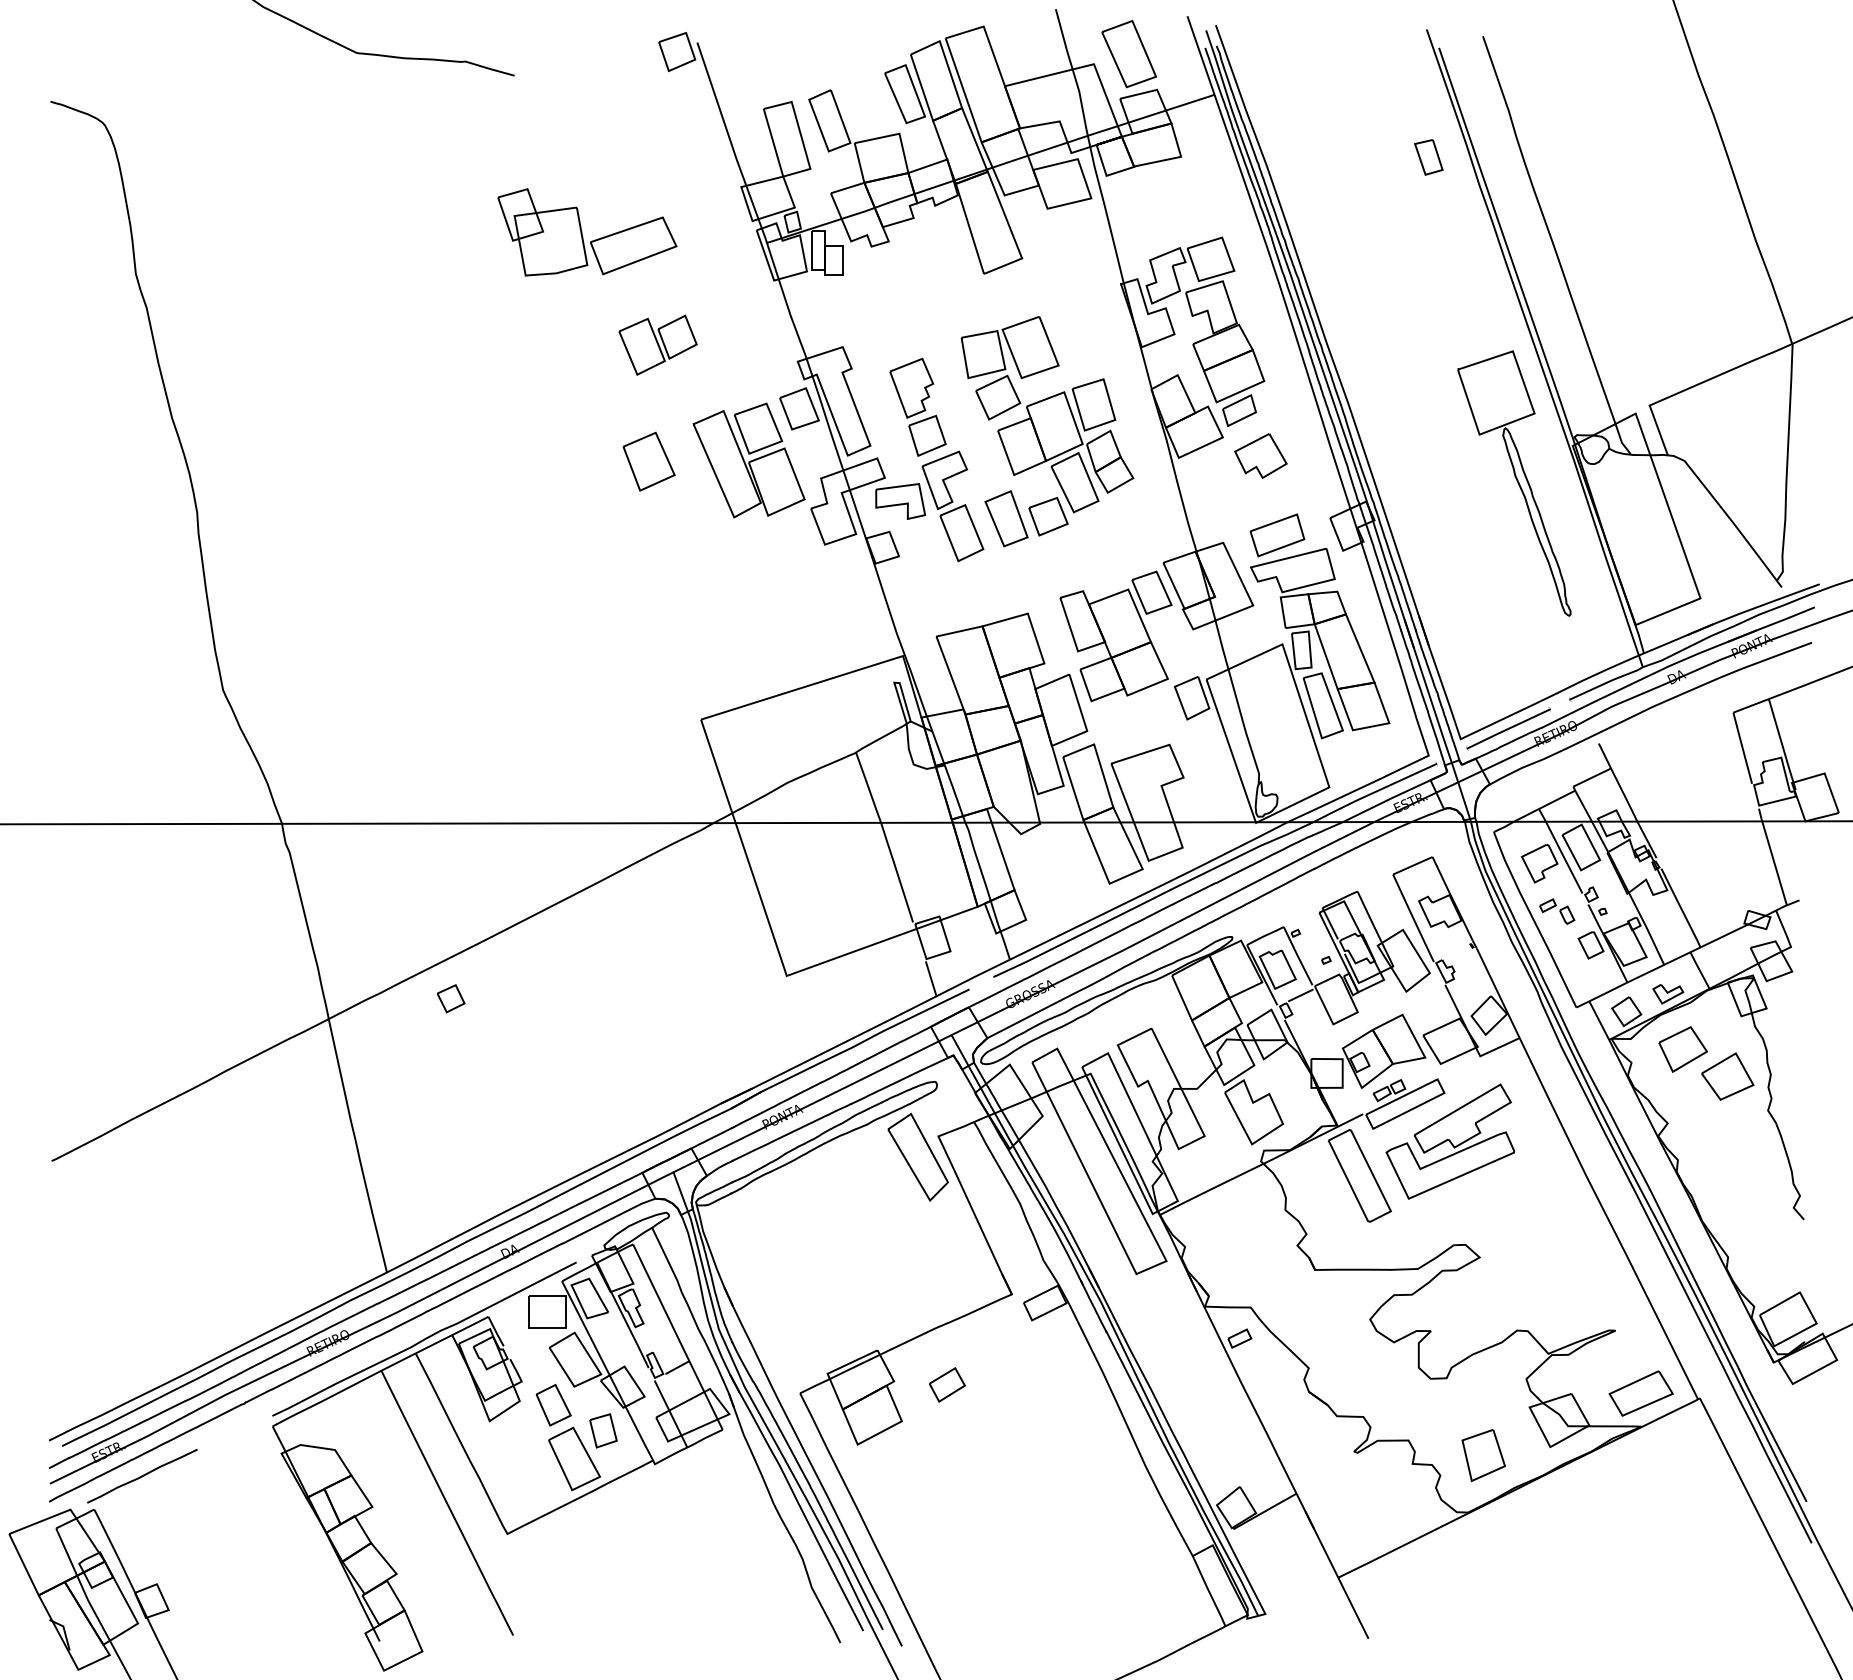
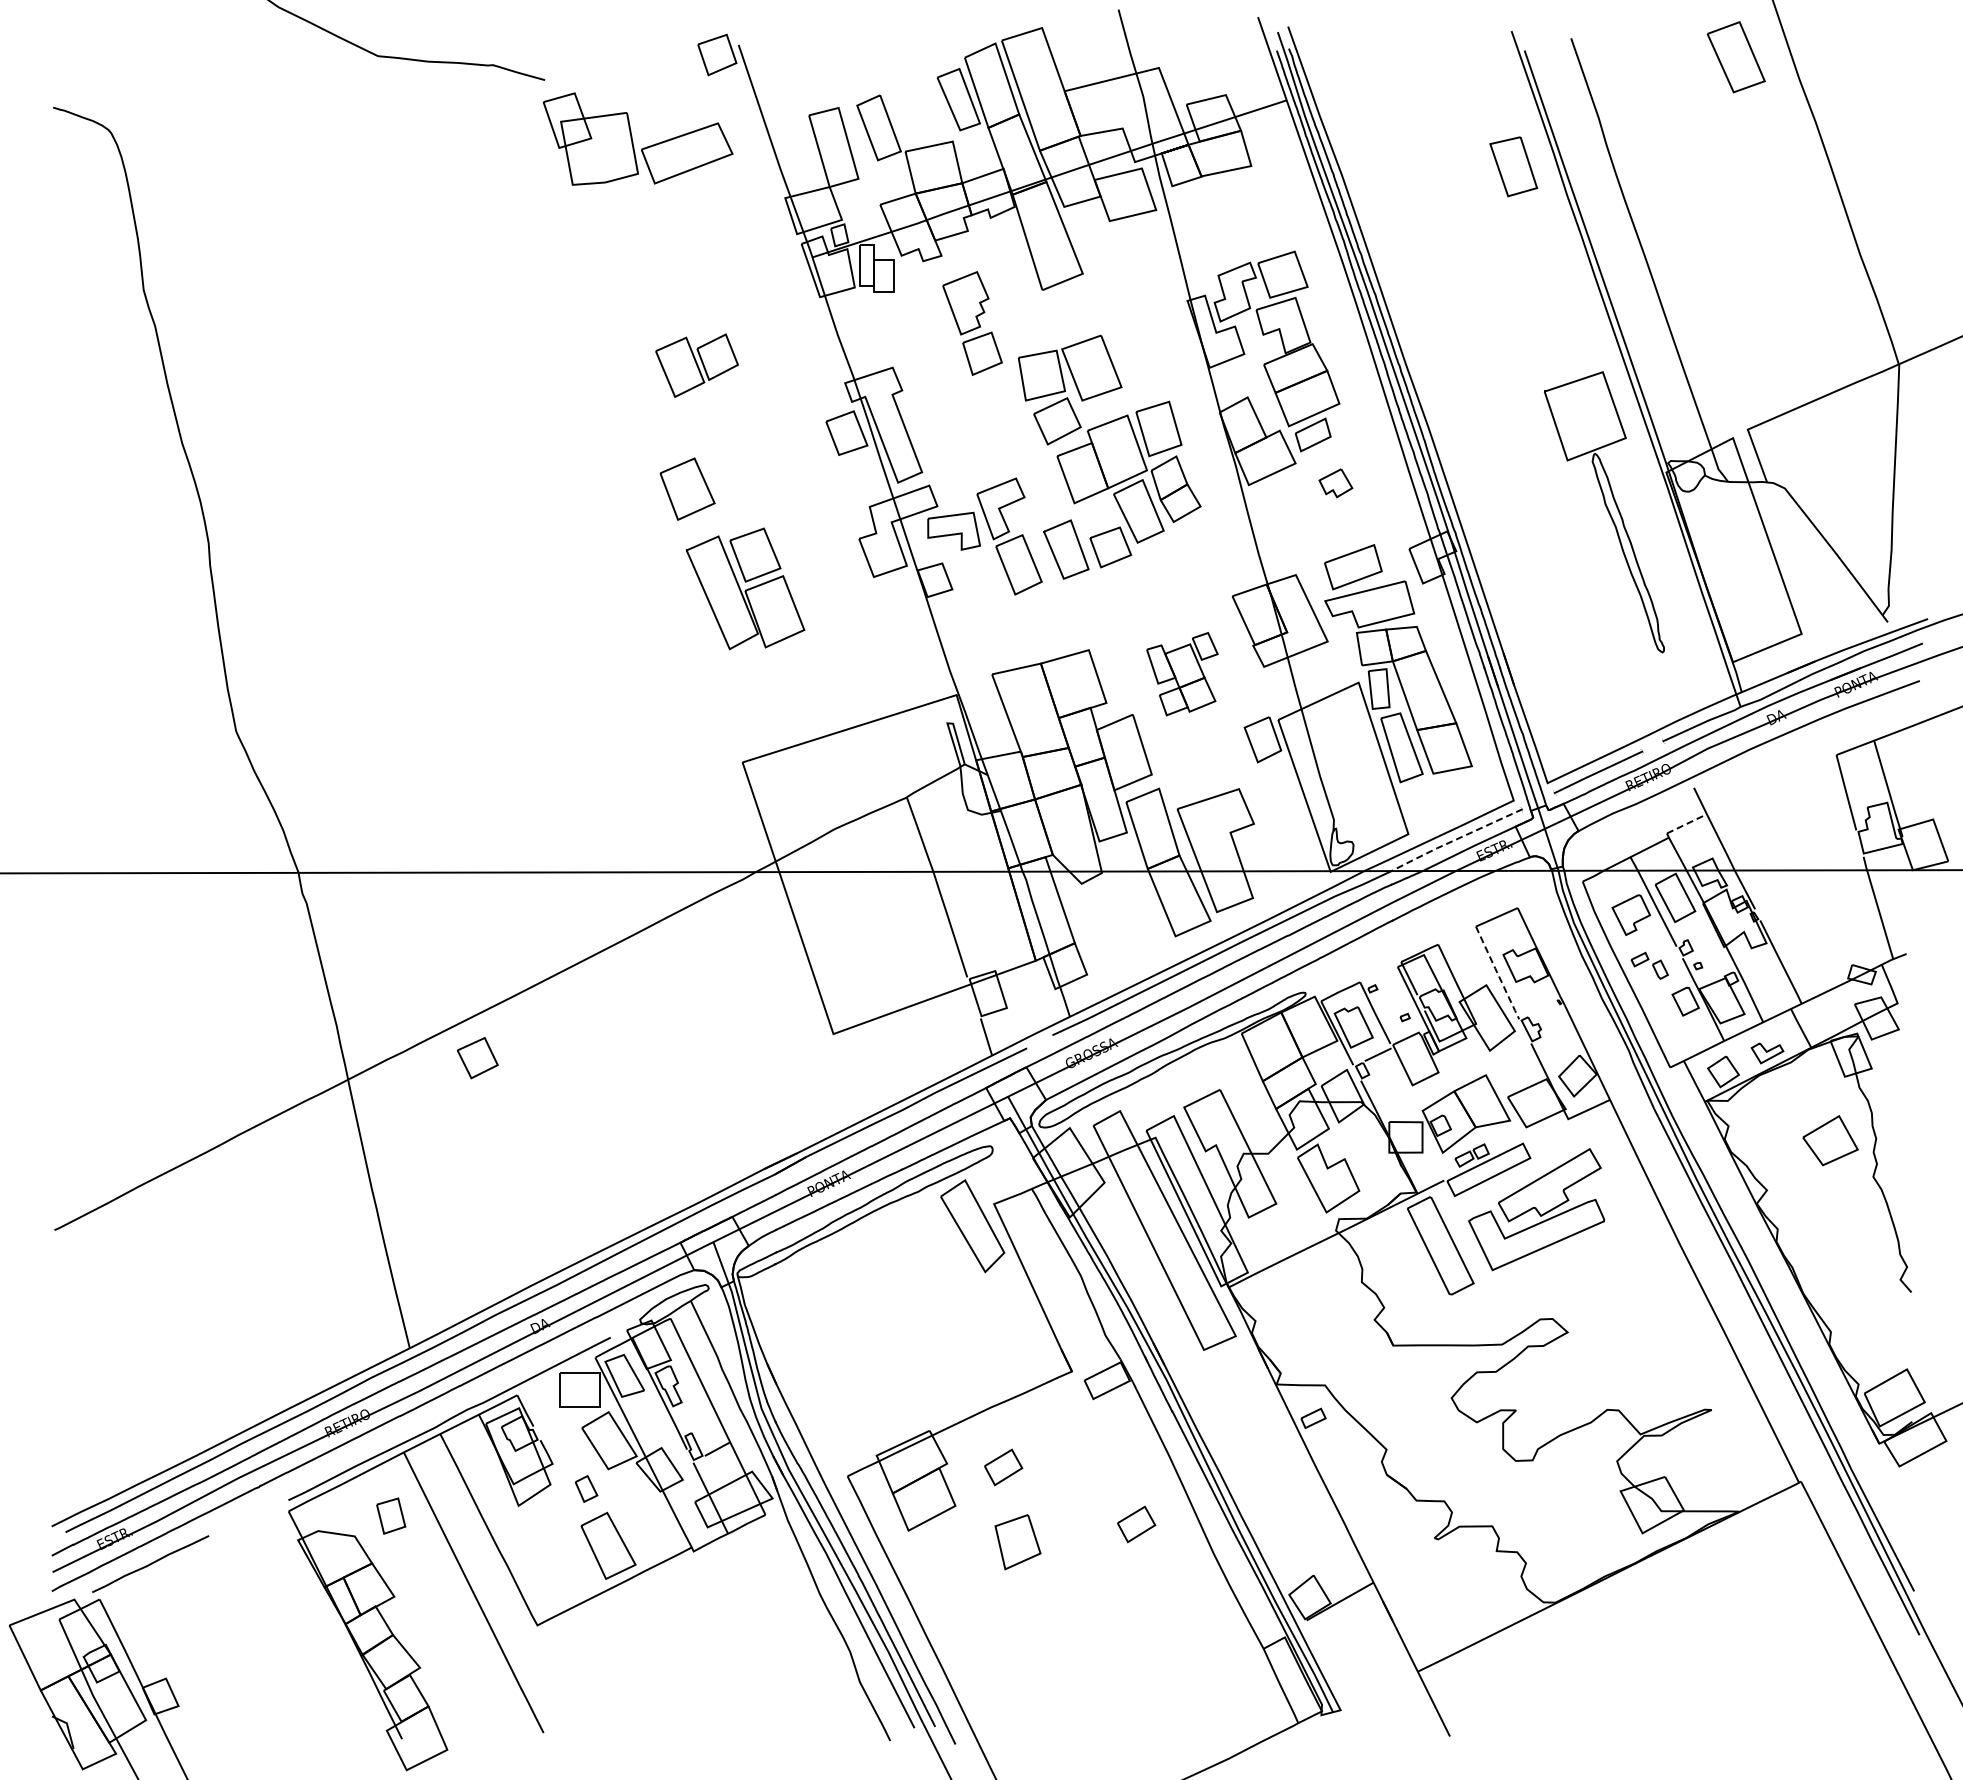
part: (1128, 54) -> (1735, 57), moved
part: (1428, 157) -> (1513, 166), size x1.6
part: (586, 231) -> (637, 138), moved
part: (918, 407) -> (972, 323), moved
part: (1260, 456) -> (1335, 483), size x0.6
part: (749, 460) -> (745, 588), moved
part: (1116, 635) -> (1182, 673), size x0.6
line: (1592, 777) -> (1687, 823), solid -> dashed
line: (1373, 792) -> (1455, 839), solid -> dashed
line: (1413, 917) -> (1497, 972), solid -> dashed
part: (450, 999) -> (477, 1058), size x1.4
part: (1683, 1049) -> (1783, 1111), removed
part: (1640, 1393) -> (1738, 1476), removed
part: (553, 1404) -> (586, 1488), size x0.6
part: (603, 1430) -> (391, 1515), moved
part: (1072, 1438) -> (1136, 1524), added
part: (1483, 1455) -> (1017, 1542), moved

